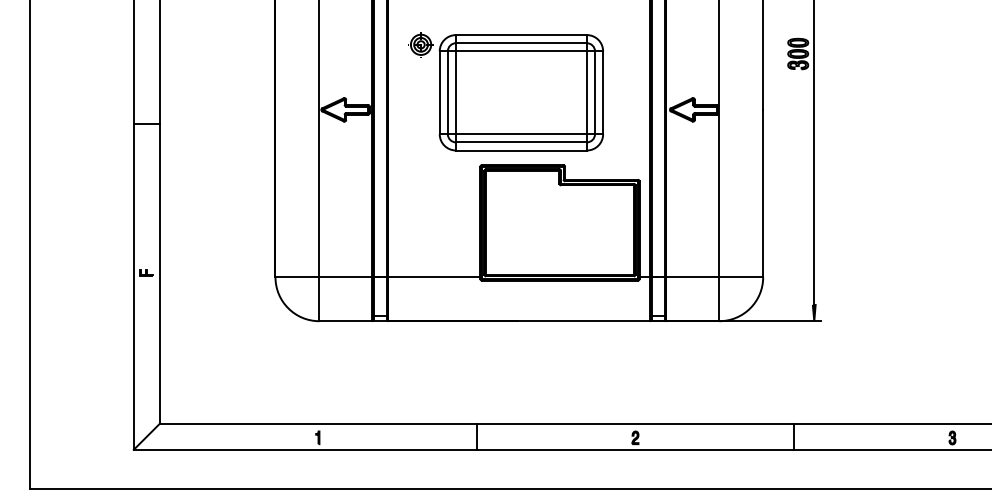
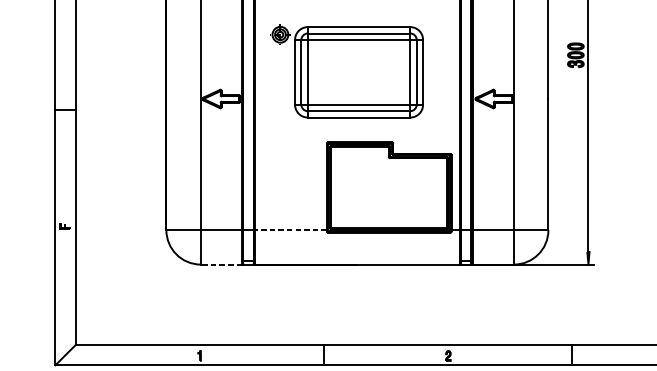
part: (505, 91) -> (346, 71), moved
line: (434, 277) -> (290, 230), solid -> dashed
line: (345, 321) -> (221, 264), solid -> dashed

